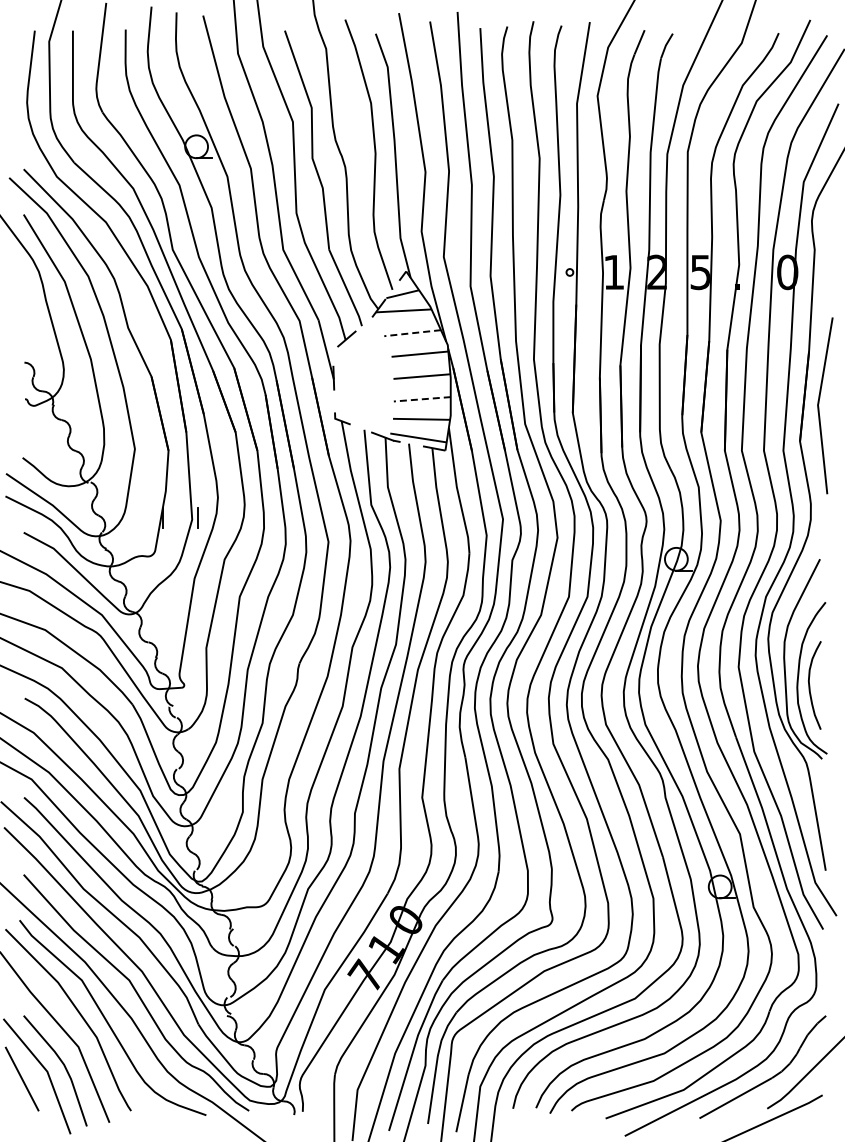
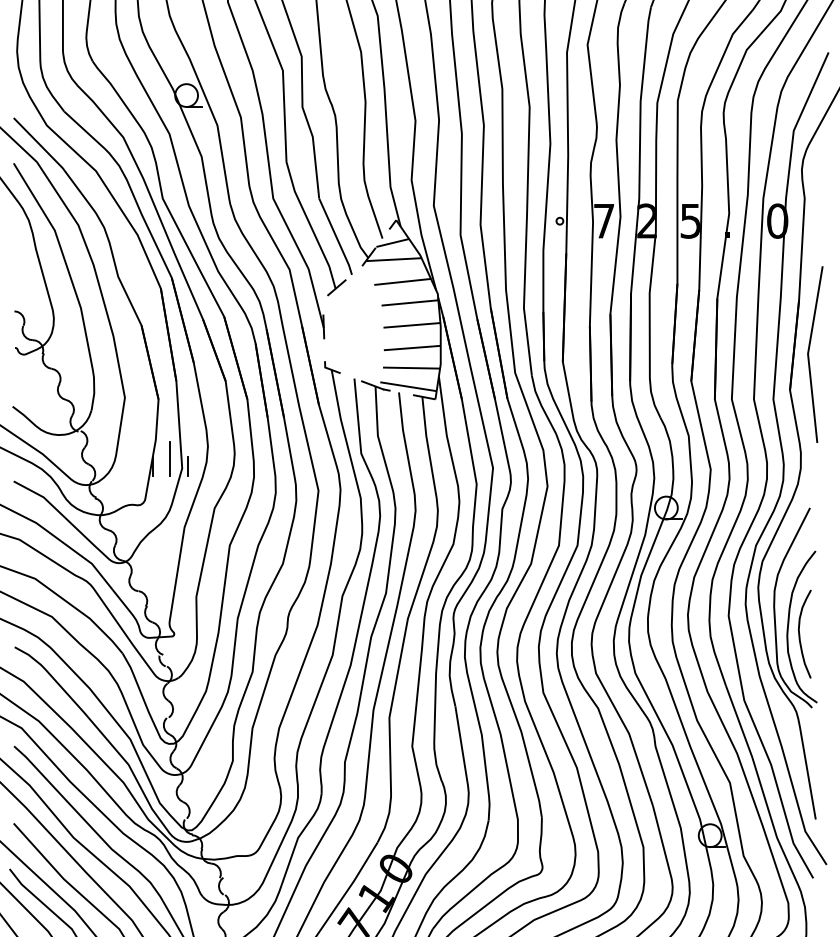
text: (613, 272) -> (603, 221), 1 -> 7
line: (412, 333) -> (402, 282), dashed -> solid
line: (422, 399) -> (412, 348), dashed -> solid
line: (180, 510) -> (170, 459), added

